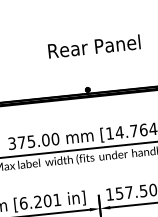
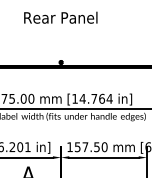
text: (93, 46) -> (60, 17), moved

